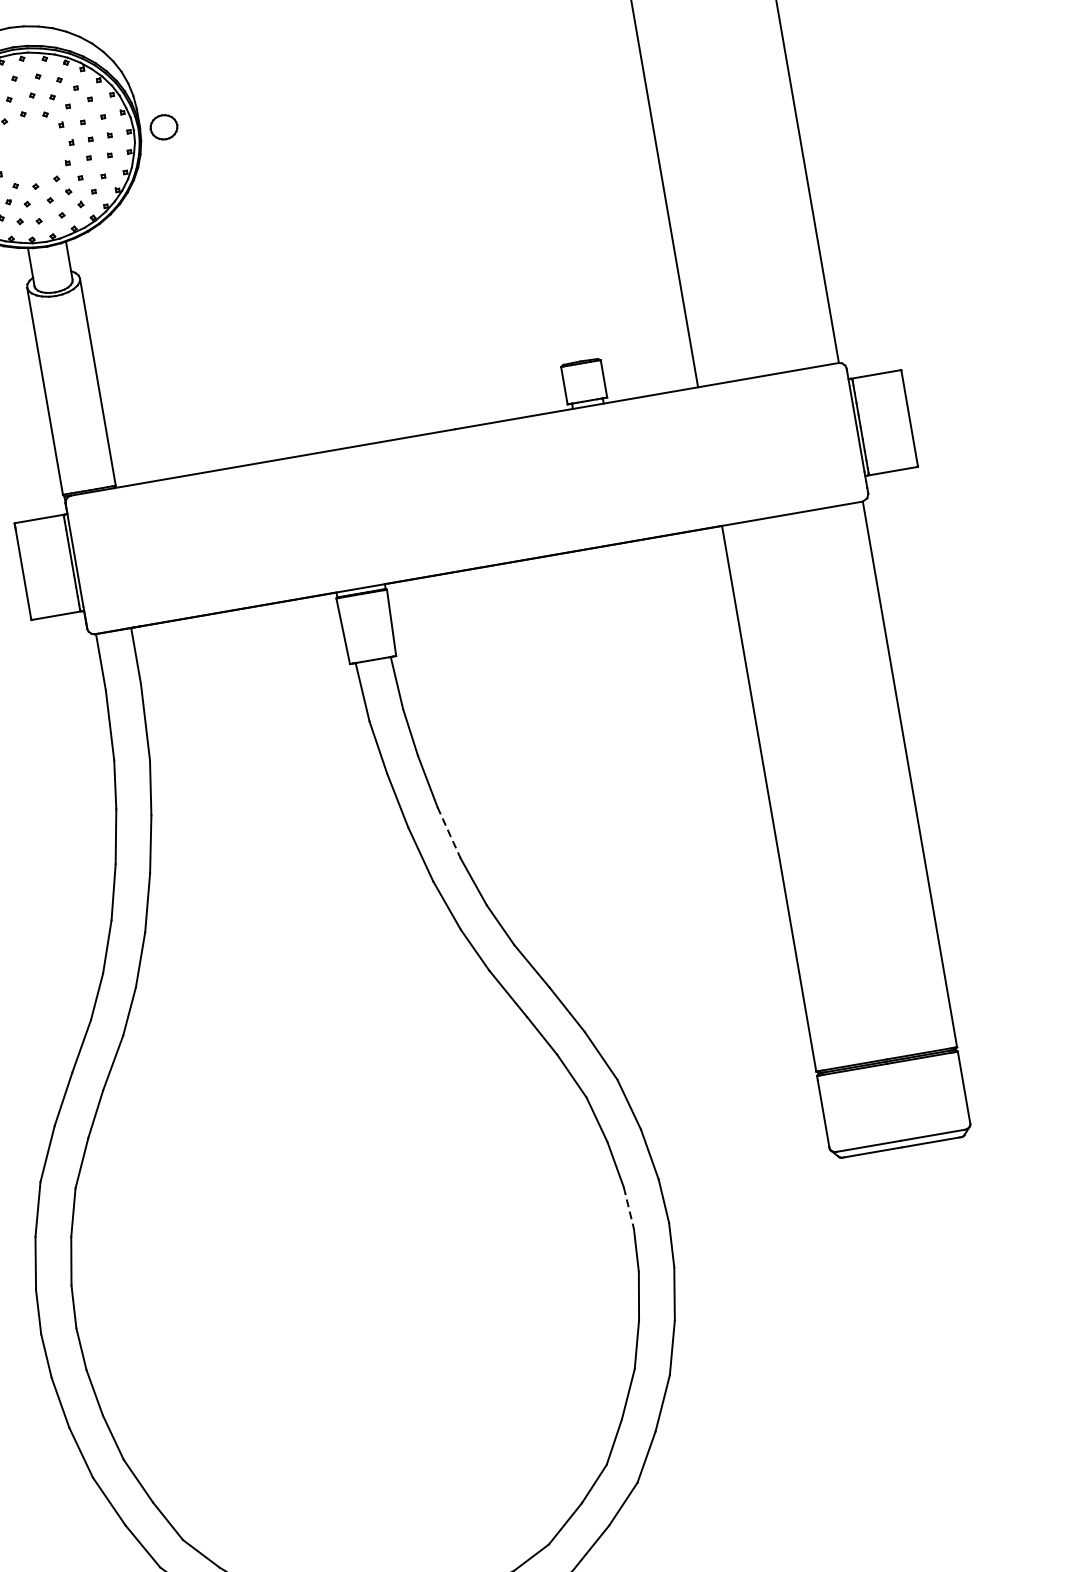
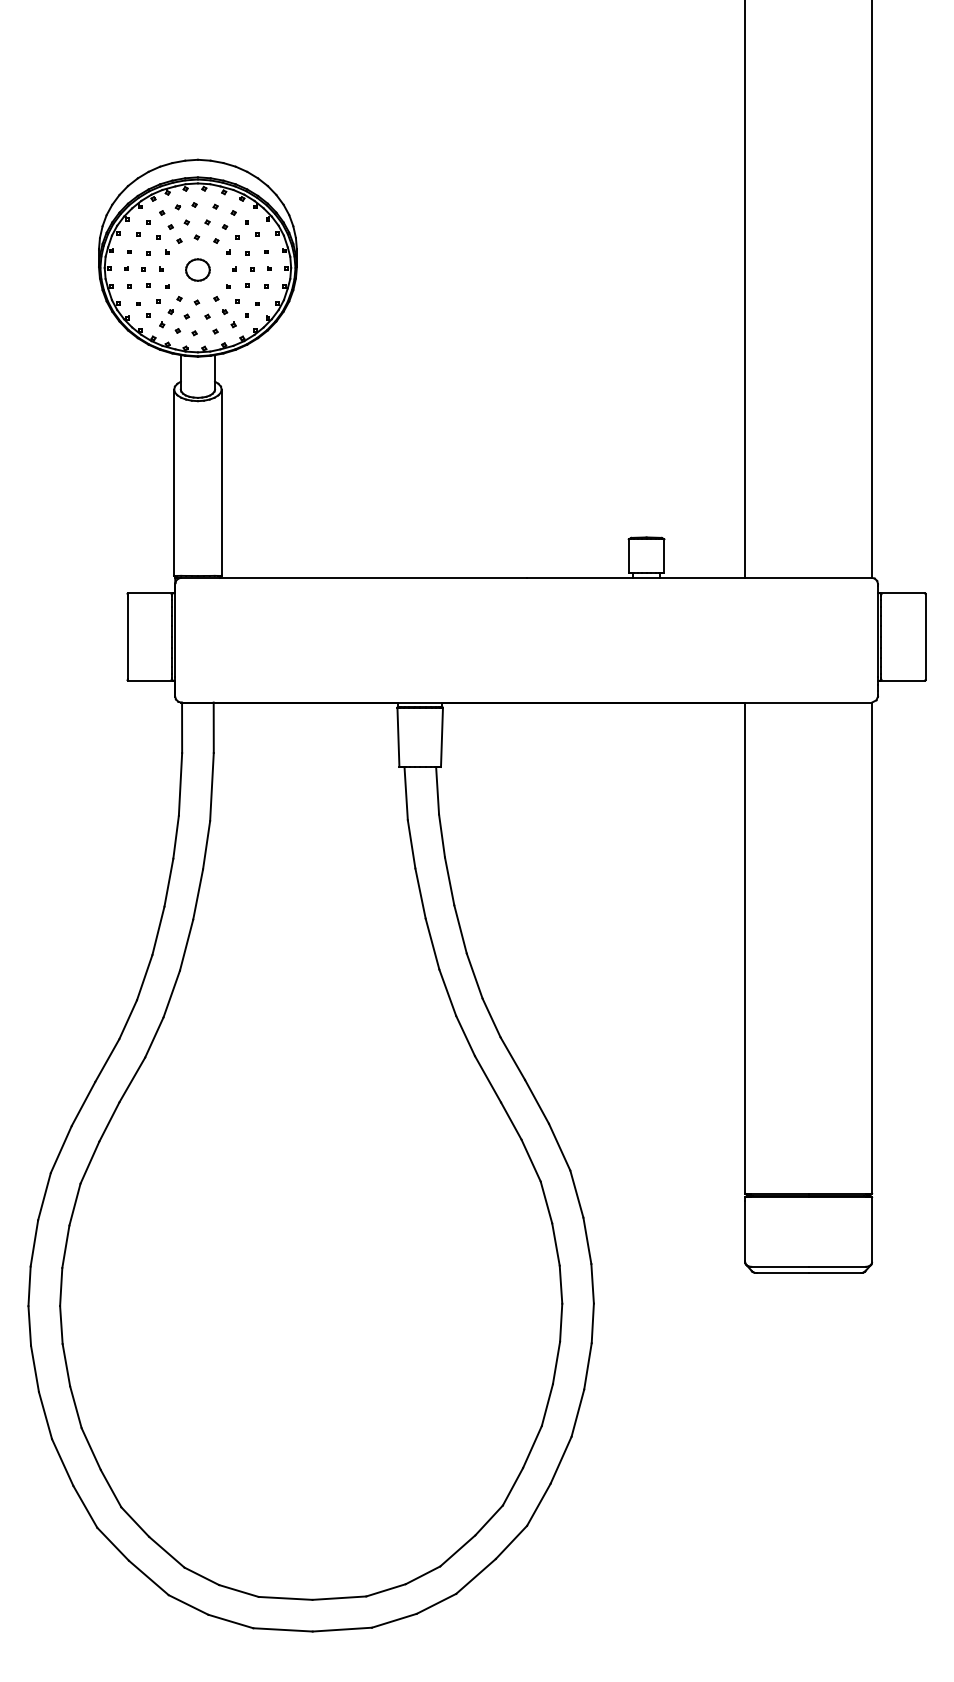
part: (163, 126) -> (197, 269), moved
line: (449, 832) -> (460, 929), dashed -> solid
line: (629, 1209) -> (561, 1285), dashed -> solid

